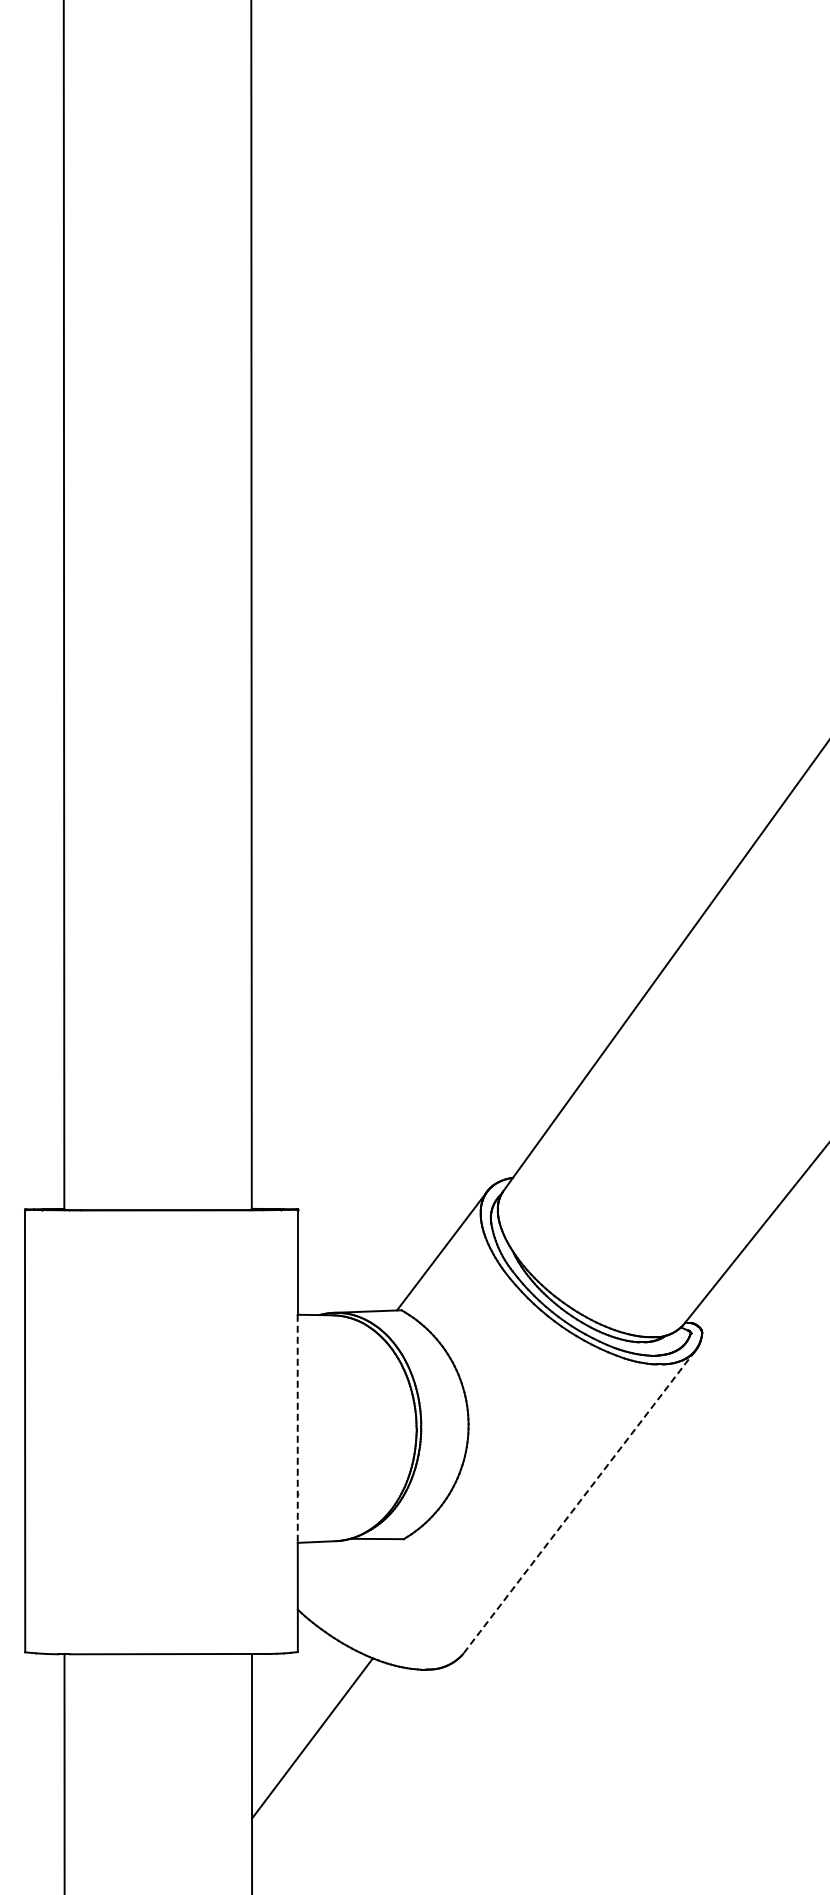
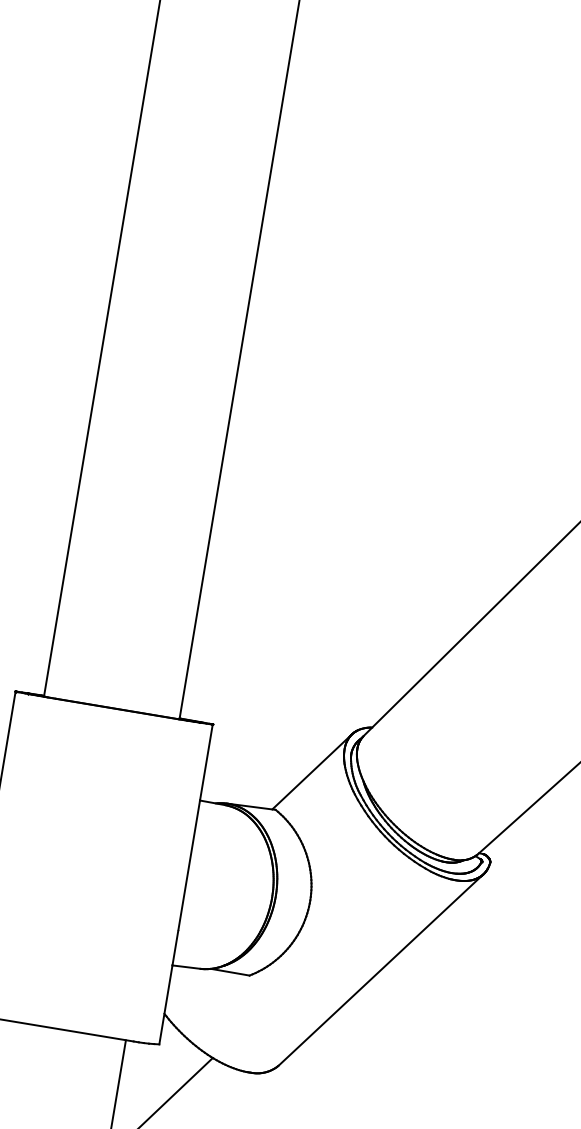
line: (297, 1429) -> (186, 883), dashed -> solid
line: (578, 1502) -> (380, 970), dashed -> solid

